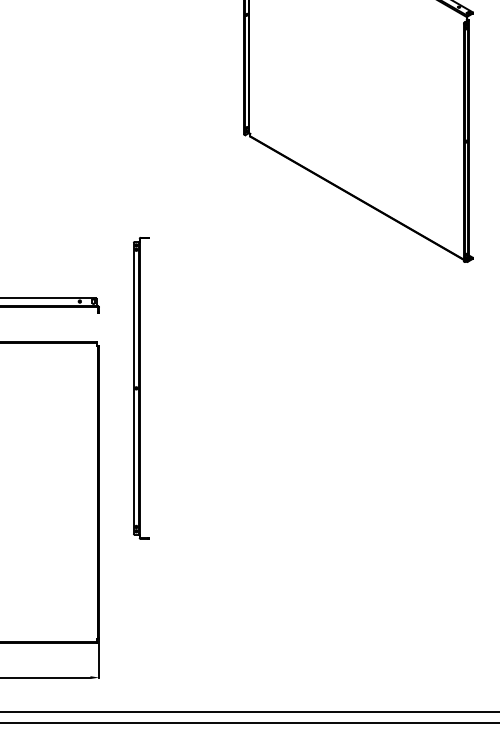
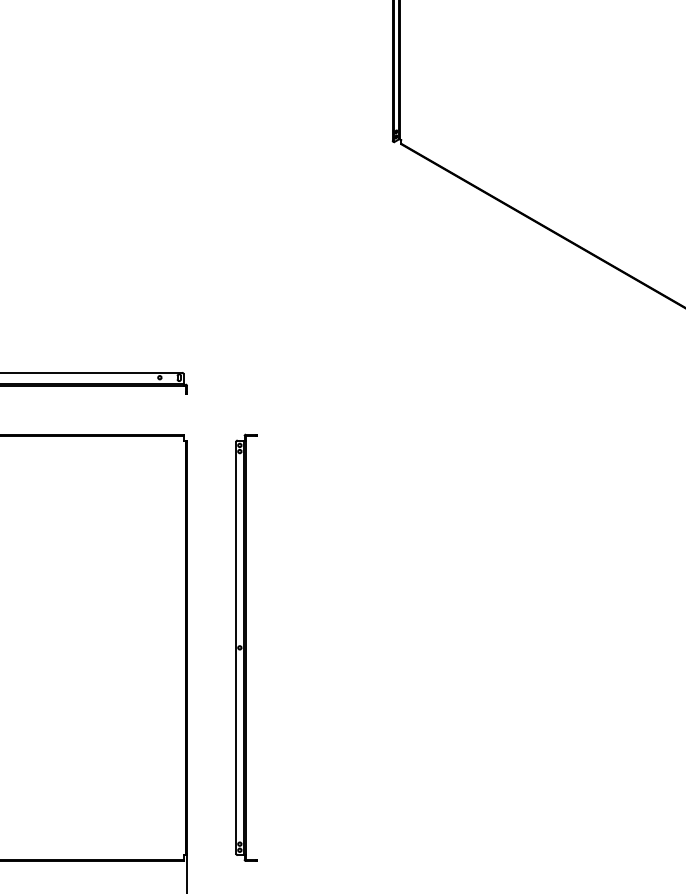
part: (141, 388) -> (247, 648), moved

